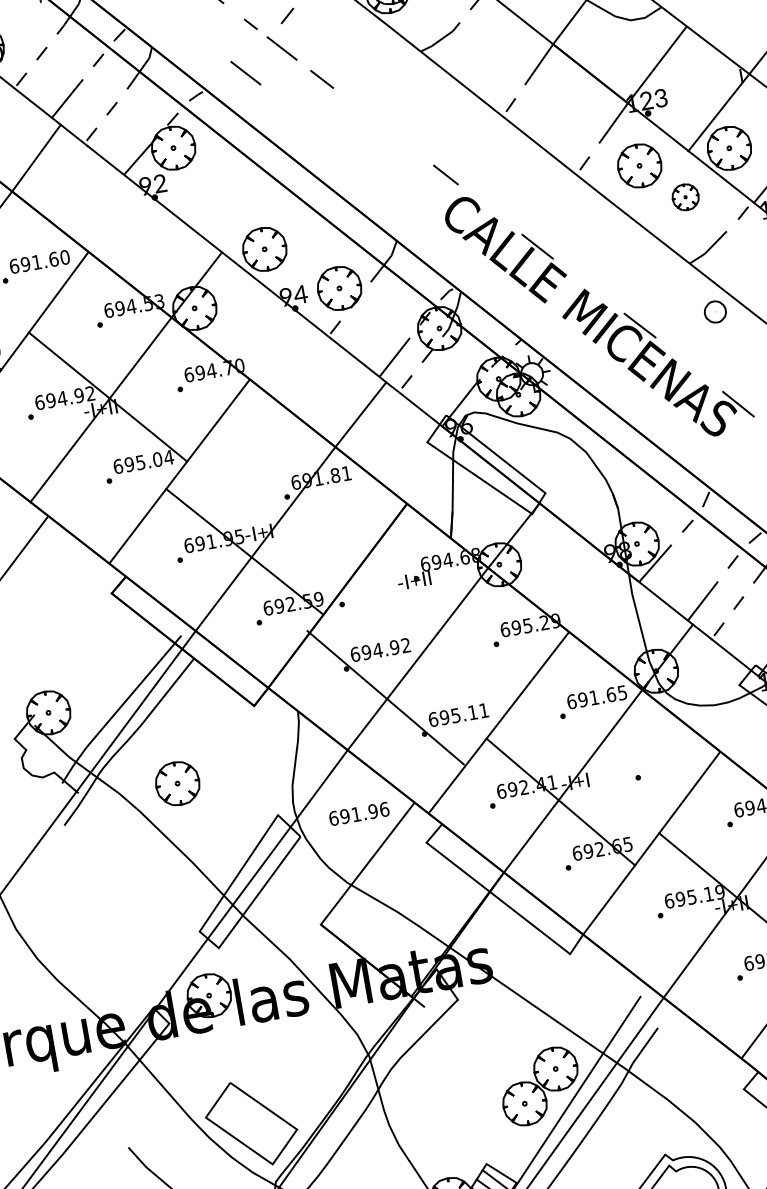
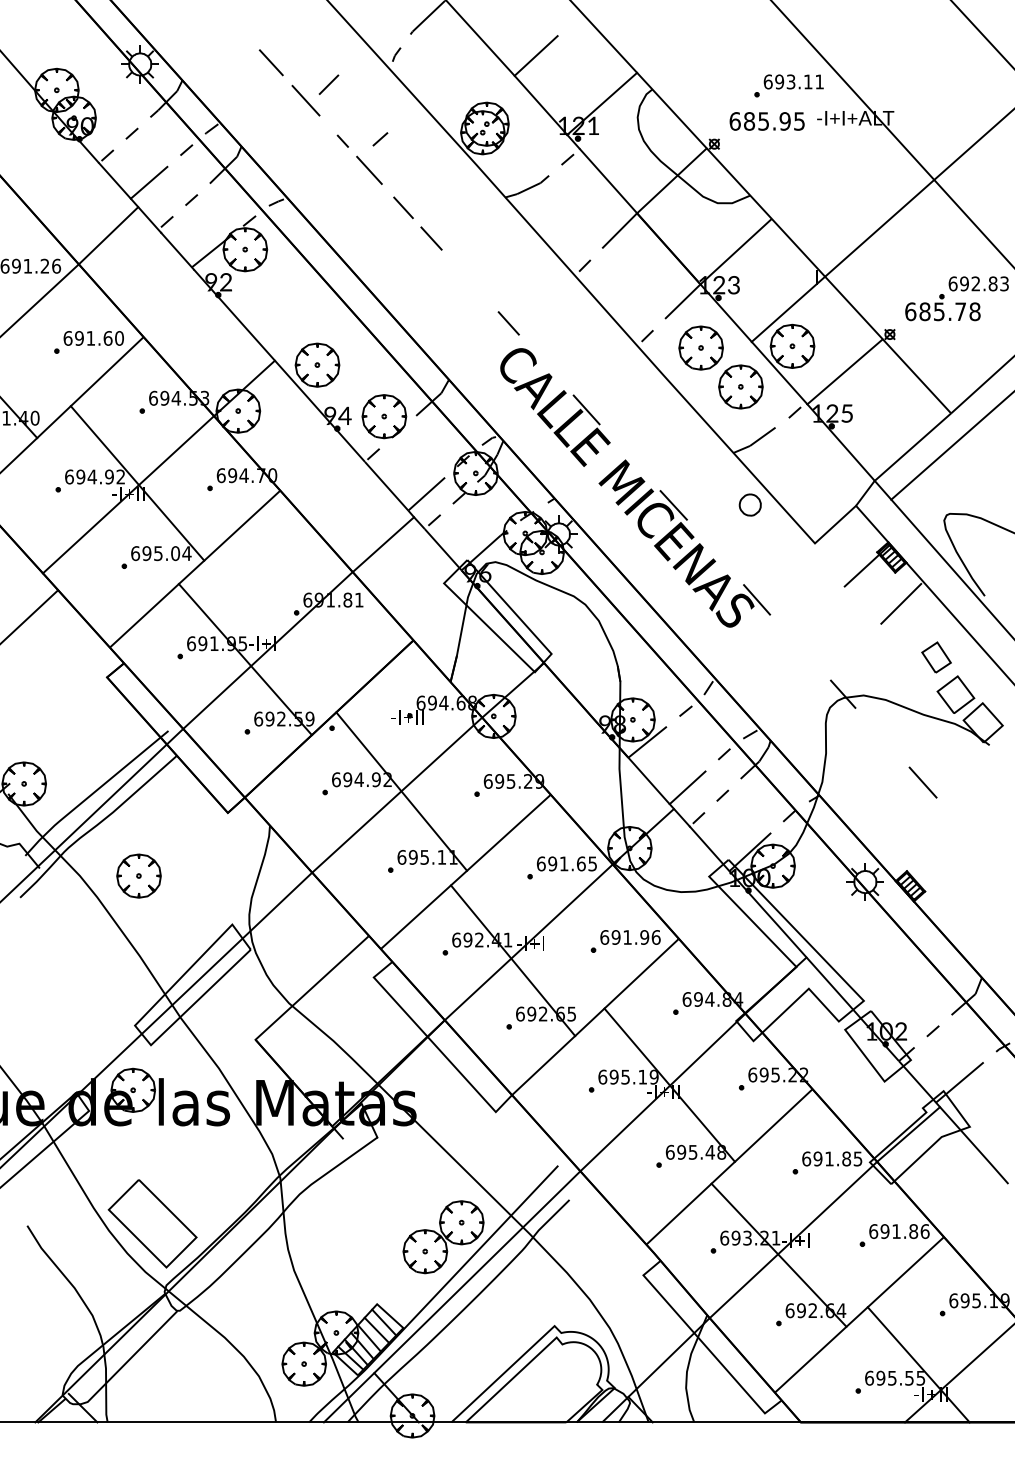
line: (245, 72) -> (329, 187), removed
line: (355, 104) -> (431, 238), added
part: (685, 196) -> (740, 386), size x1.67
line: (385, 697) -> (401, 791), moved
text: (359, 814) -> (630, 937), moved

